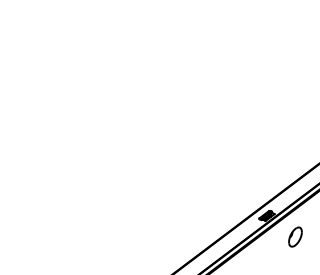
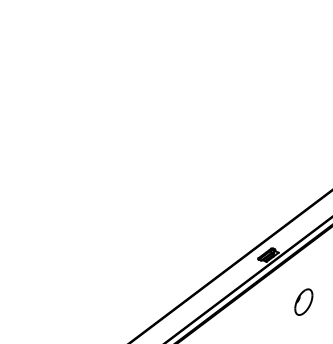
part: (295, 236) -> (303, 301), moved

